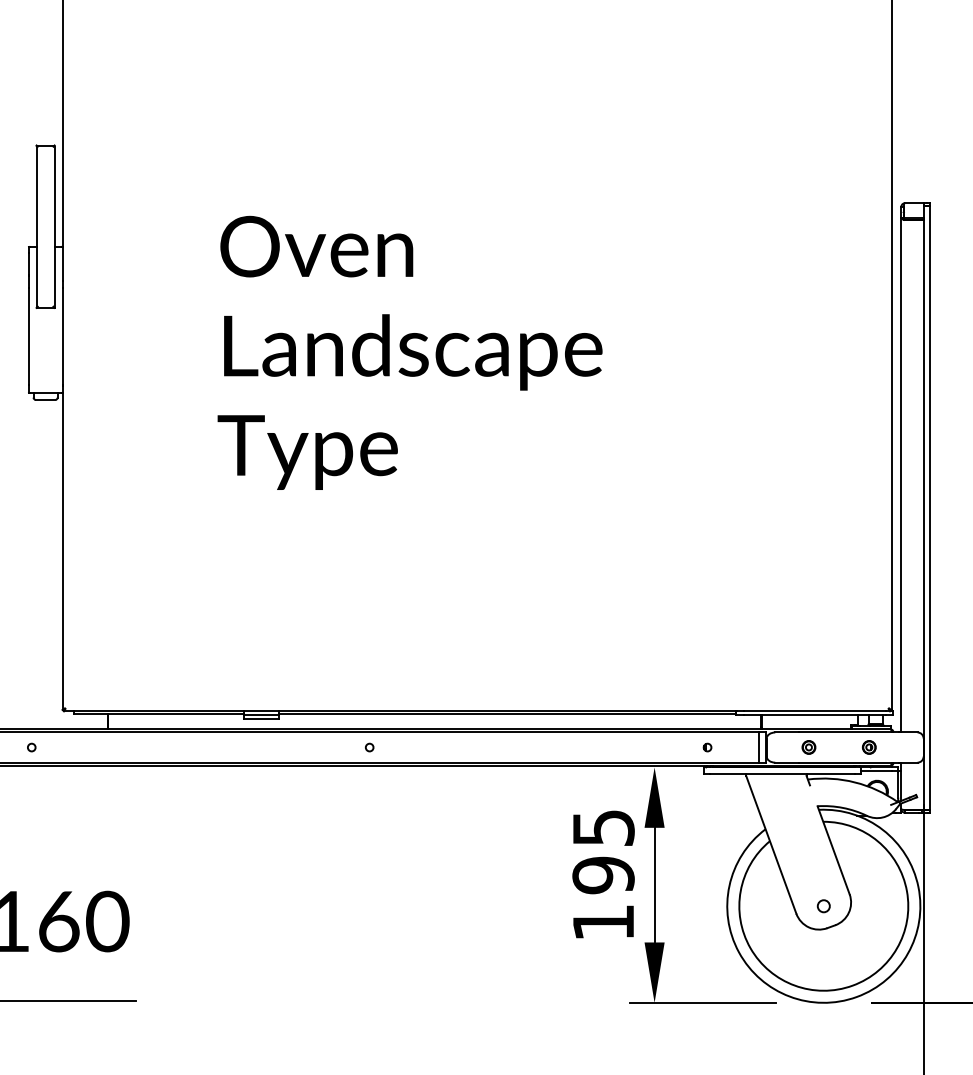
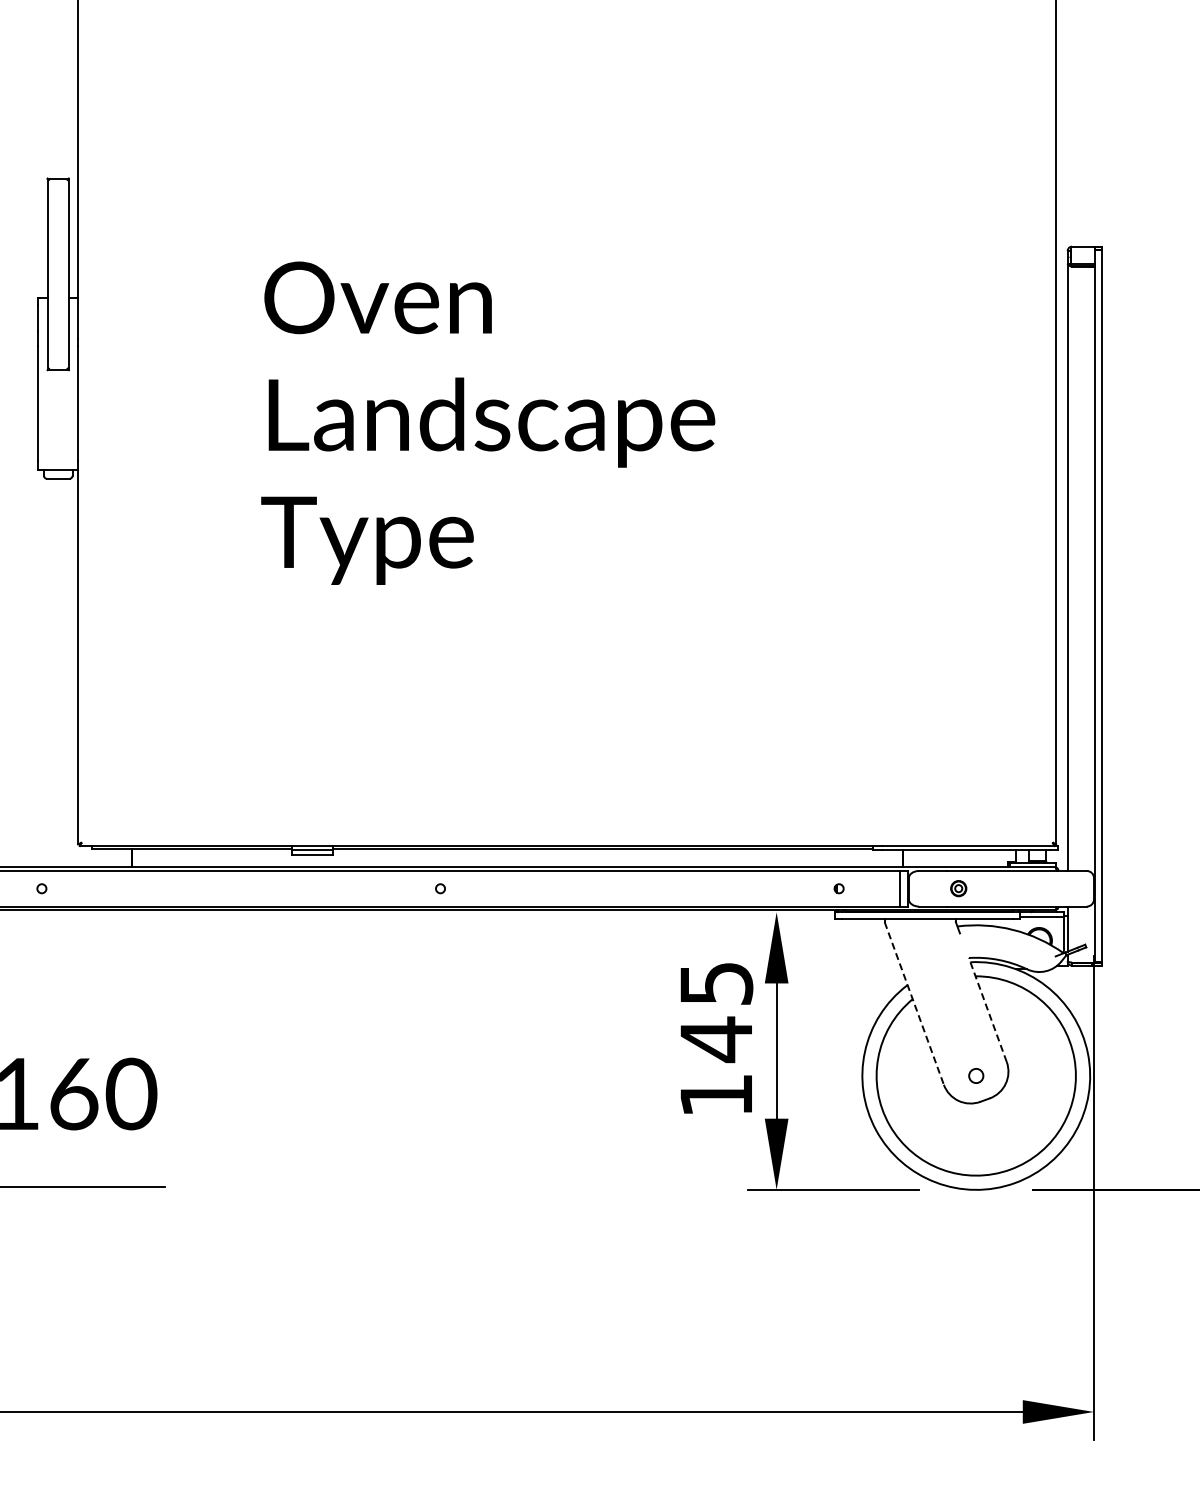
part: (868, 747) -> (1029, 888), removed
line: (771, 844) -> (914, 1003), solid -> dashed
line: (833, 849) -> (987, 1009), solid -> dashed
text: (603, 875) -> (716, 1039), 195 -> 145

